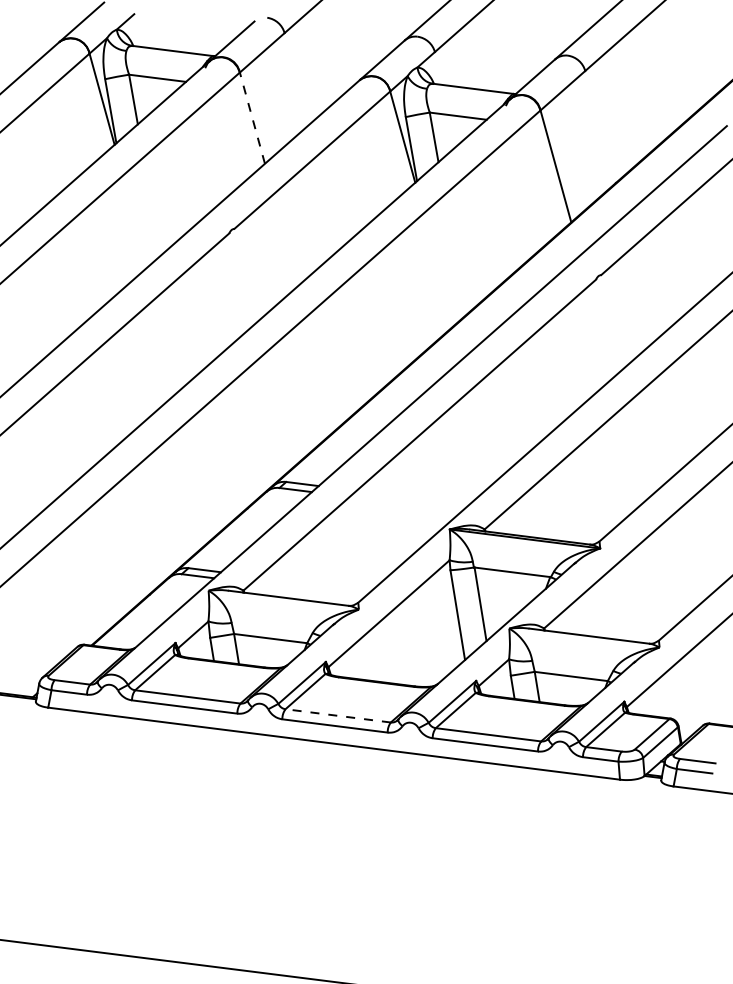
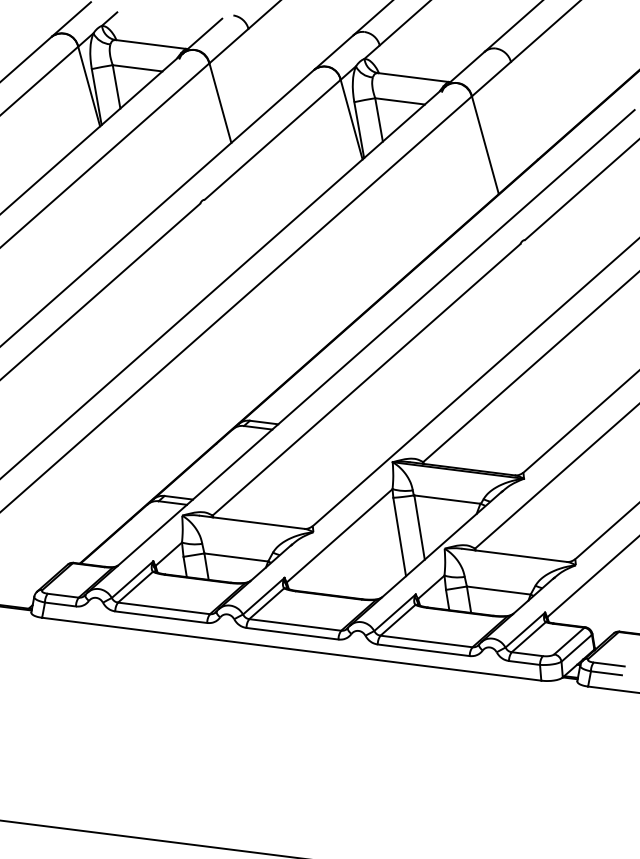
line: (252, 117) -> (220, 102), dashed -> solid
line: (337, 715) -> (294, 624), dashed -> solid

